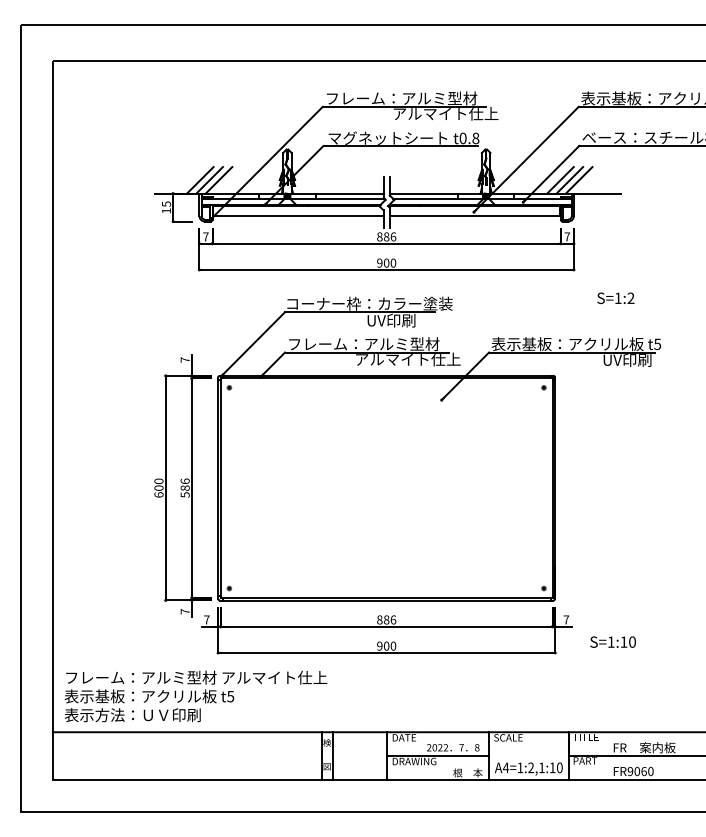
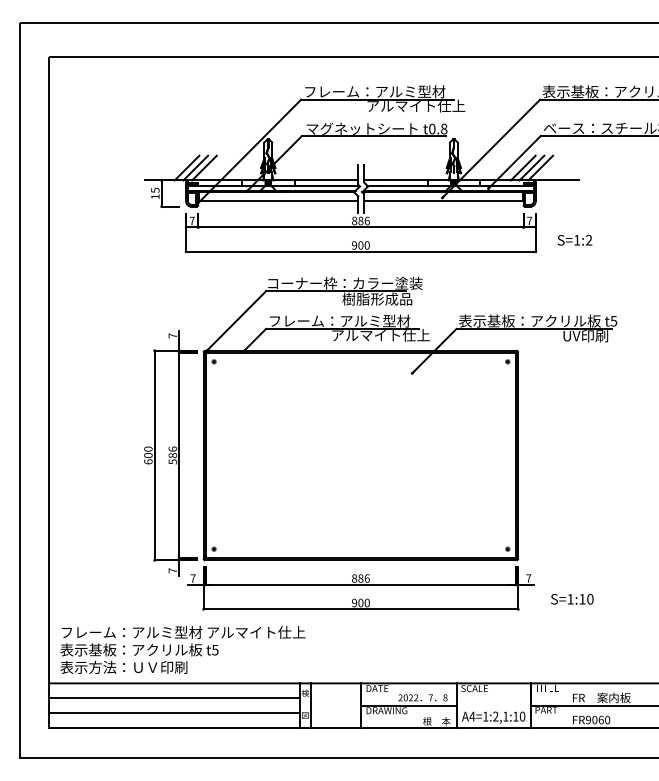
text: (615, 298) -> (574, 240), moved
text: (404, 319) -> (377, 298), UV印刷 -> 樹脂形成品
line: (186, 748) -> (174, 698), added
line: (186, 763) -> (174, 712), added

